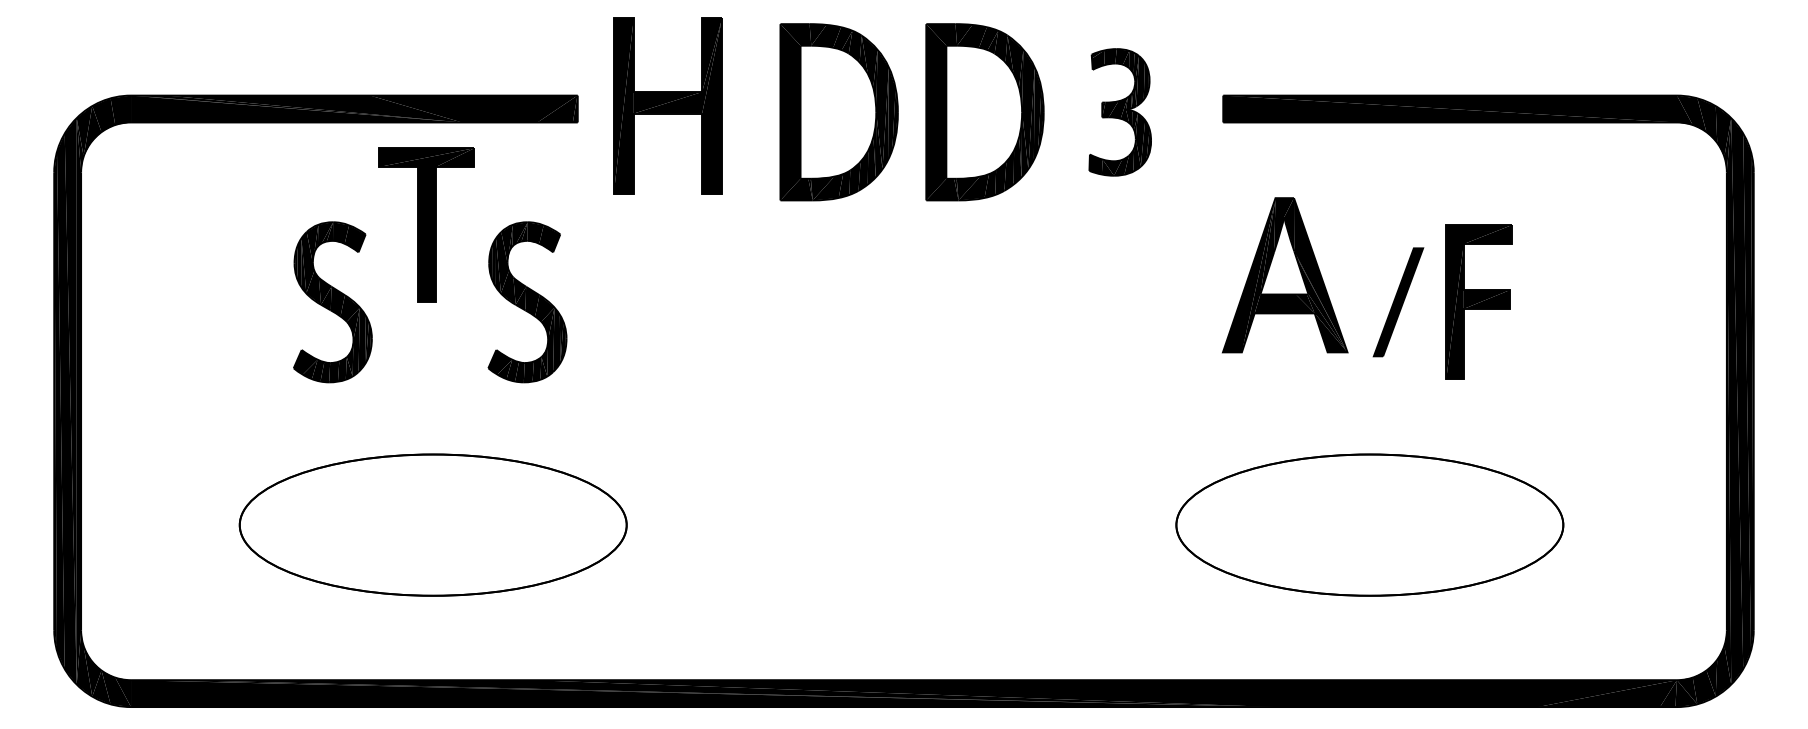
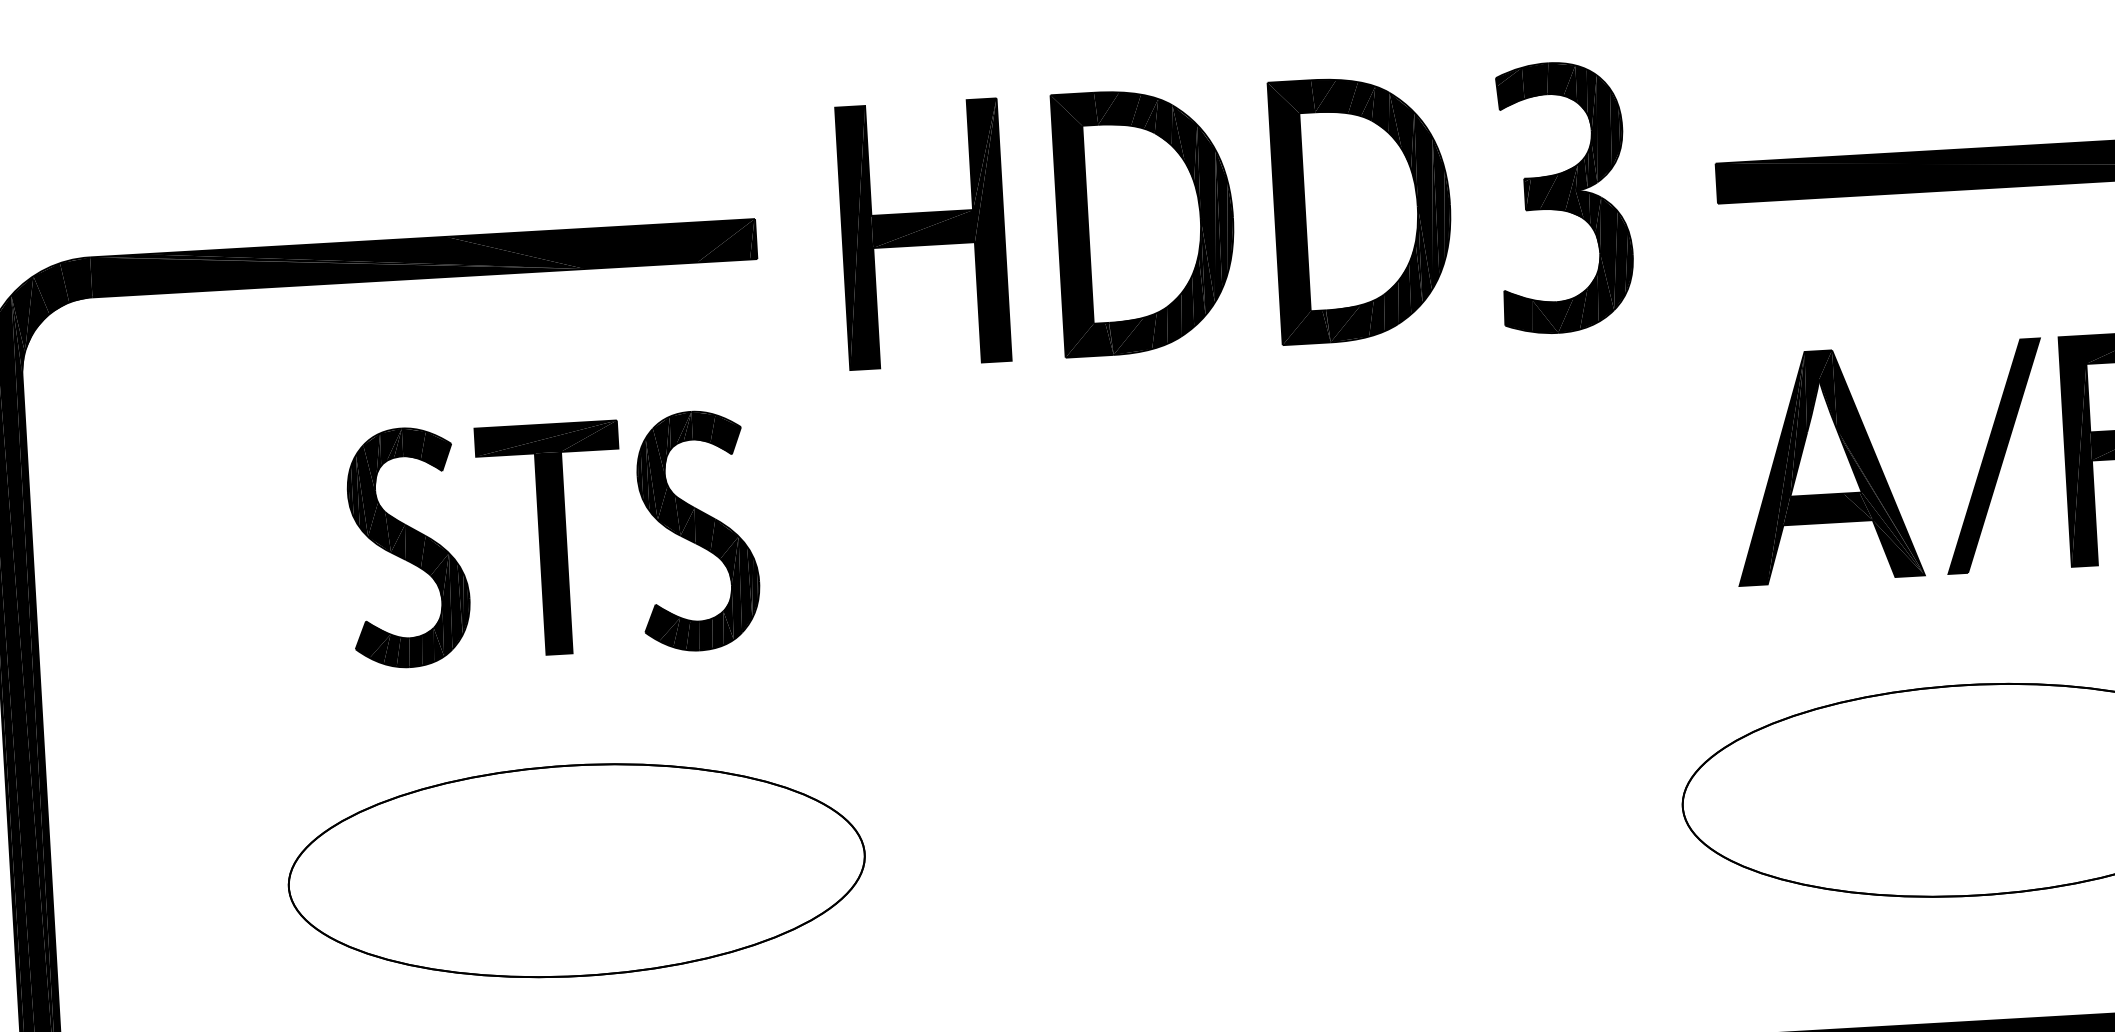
part: (667, 105) -> (922, 233), moved
part: (1120, 112) -> (1564, 197), size x1.43
part: (426, 224) -> (552, 538), moved
part: (1285, 275) -> (1826, 466), moved
part: (1398, 302) -> (1994, 456), size x1.43

